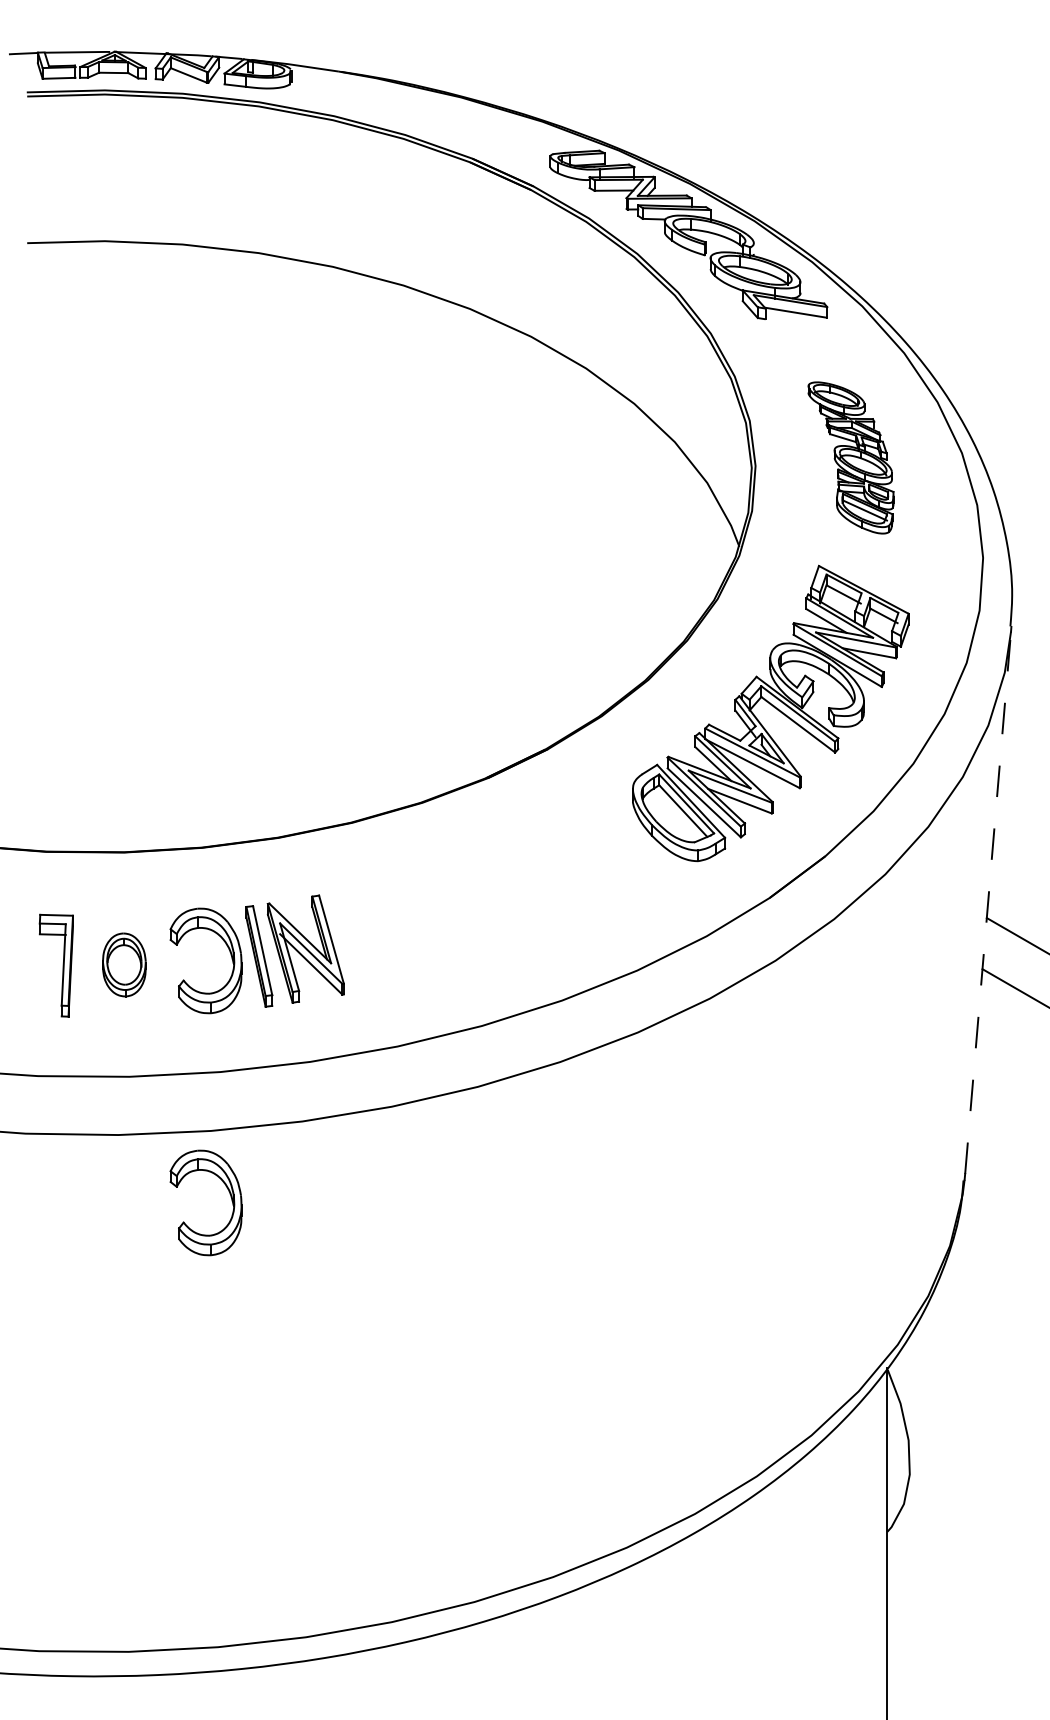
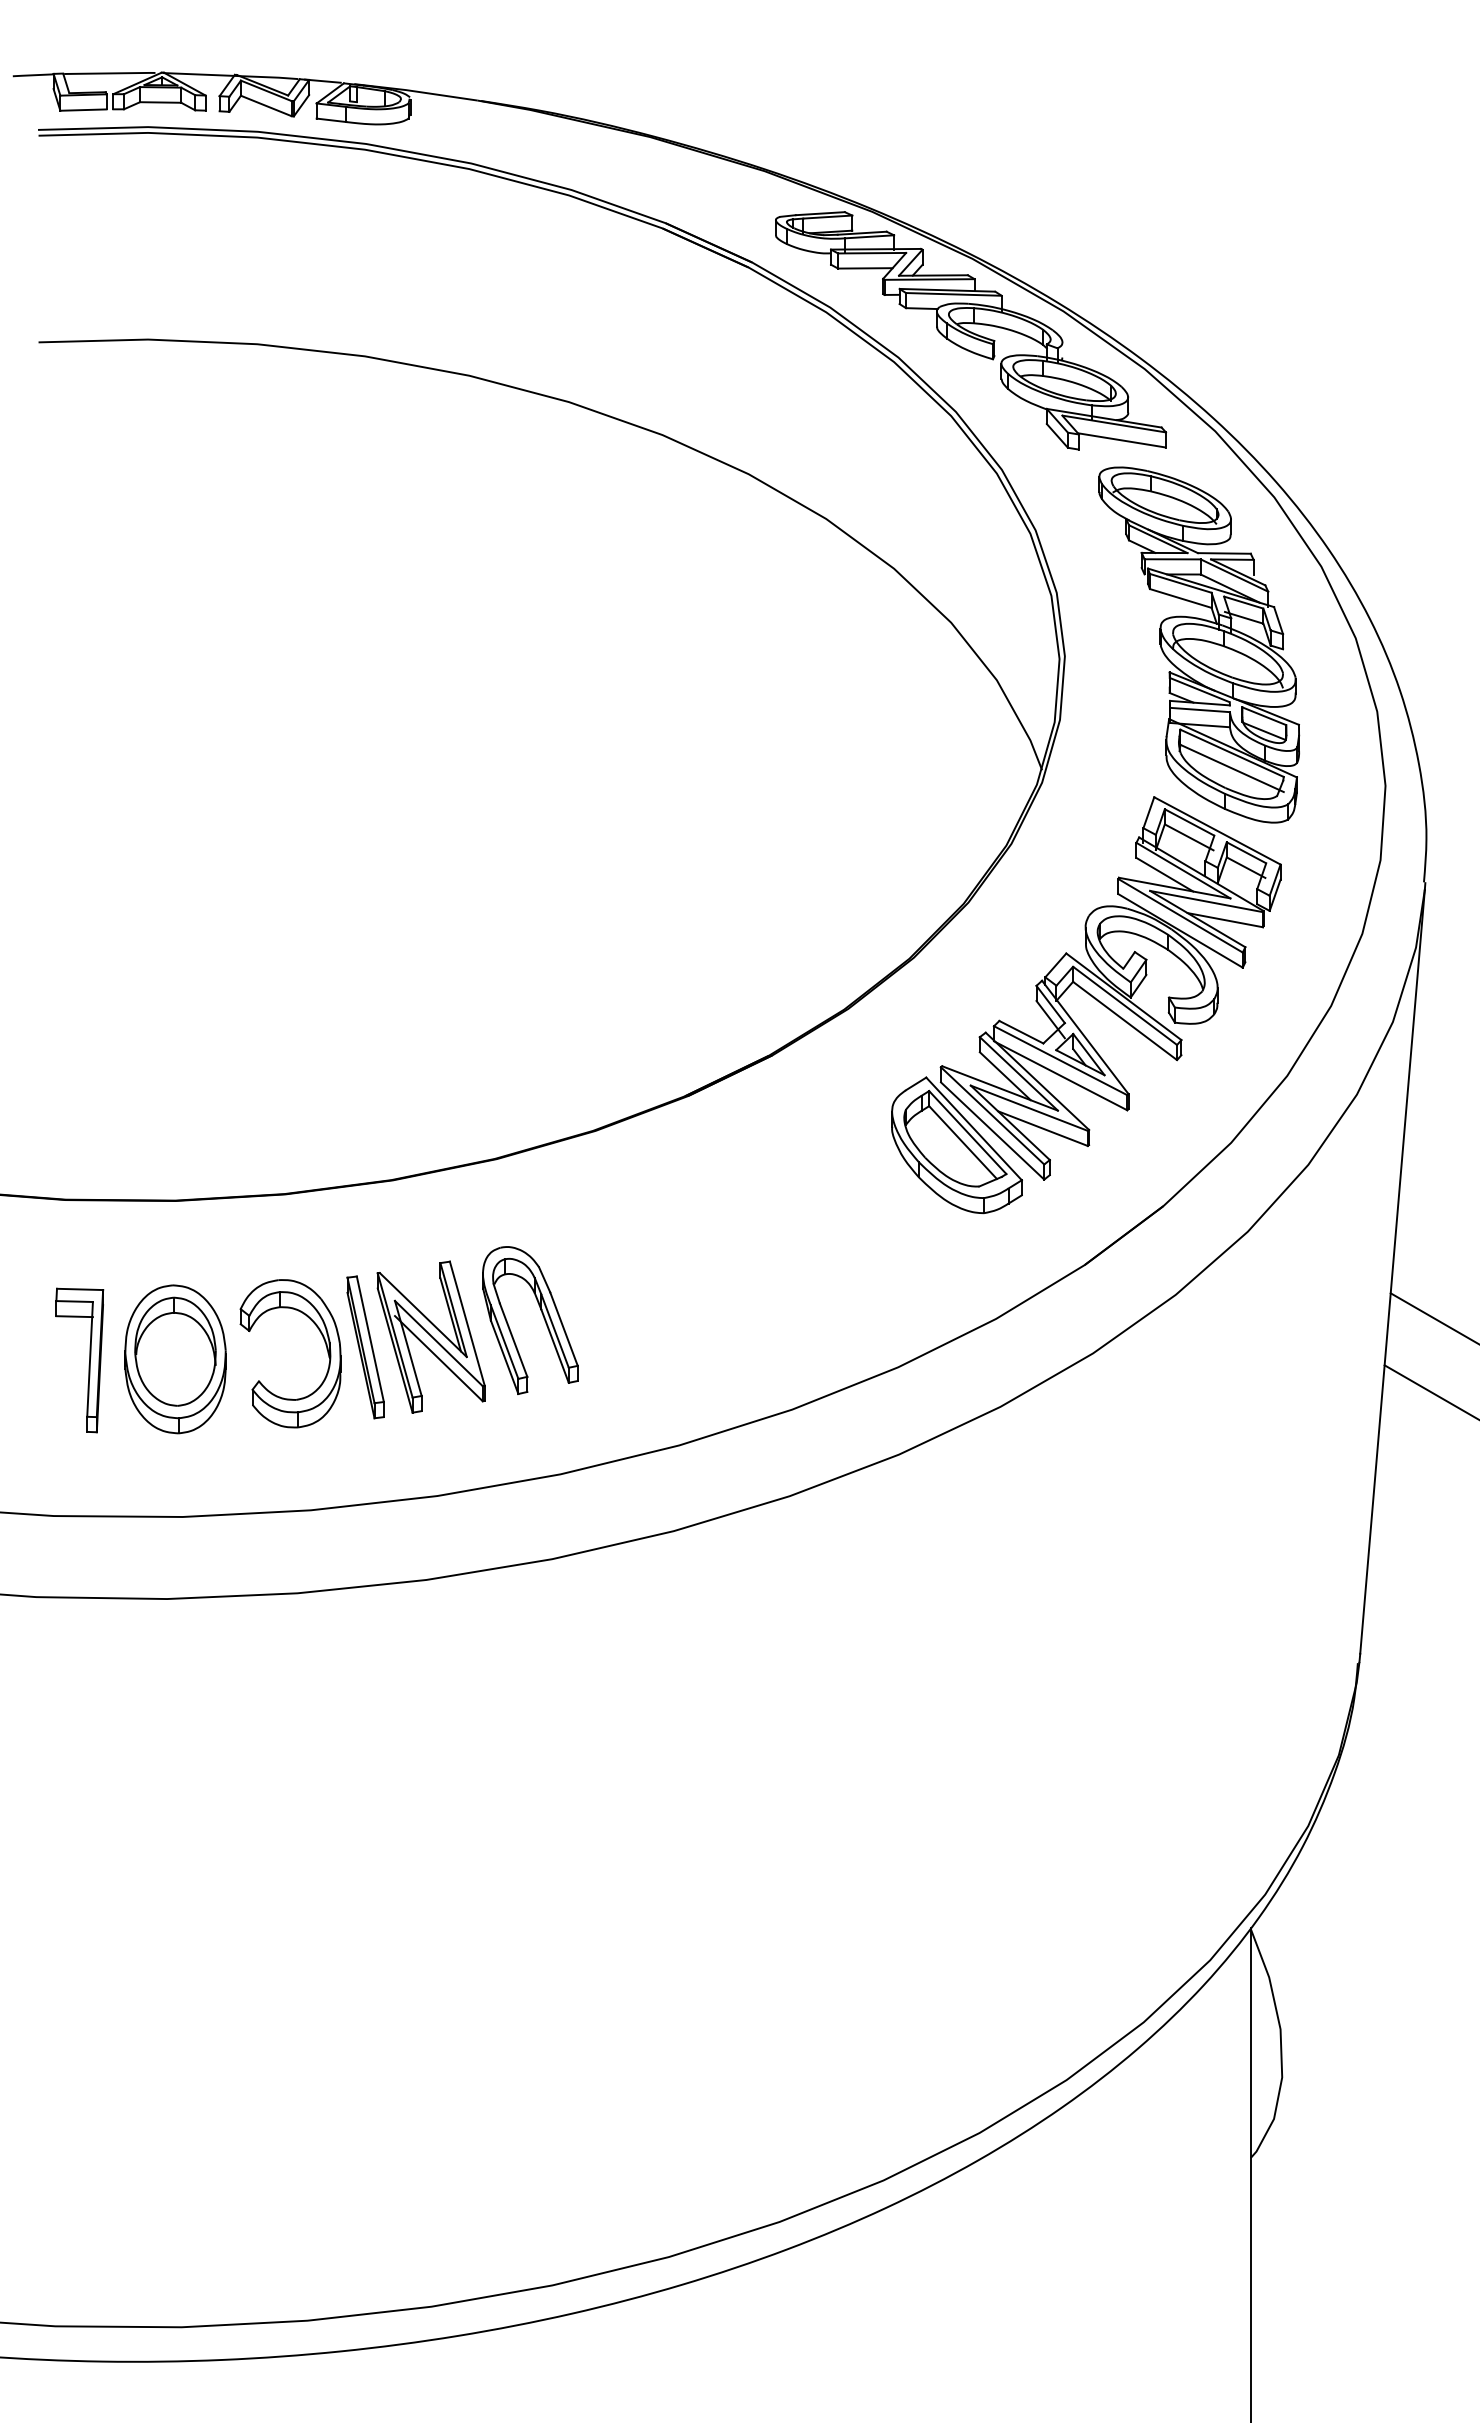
part: (851, 457) -> (1199, 644), size x1.67
line: (988, 902) -> (1392, 1271), dashed -> solid
part: (384, 933) -> (542, 1315), added
part: (124, 965) -> (175, 1359), size x1.67
part: (230, 1194) -> (324, 1683), removed

